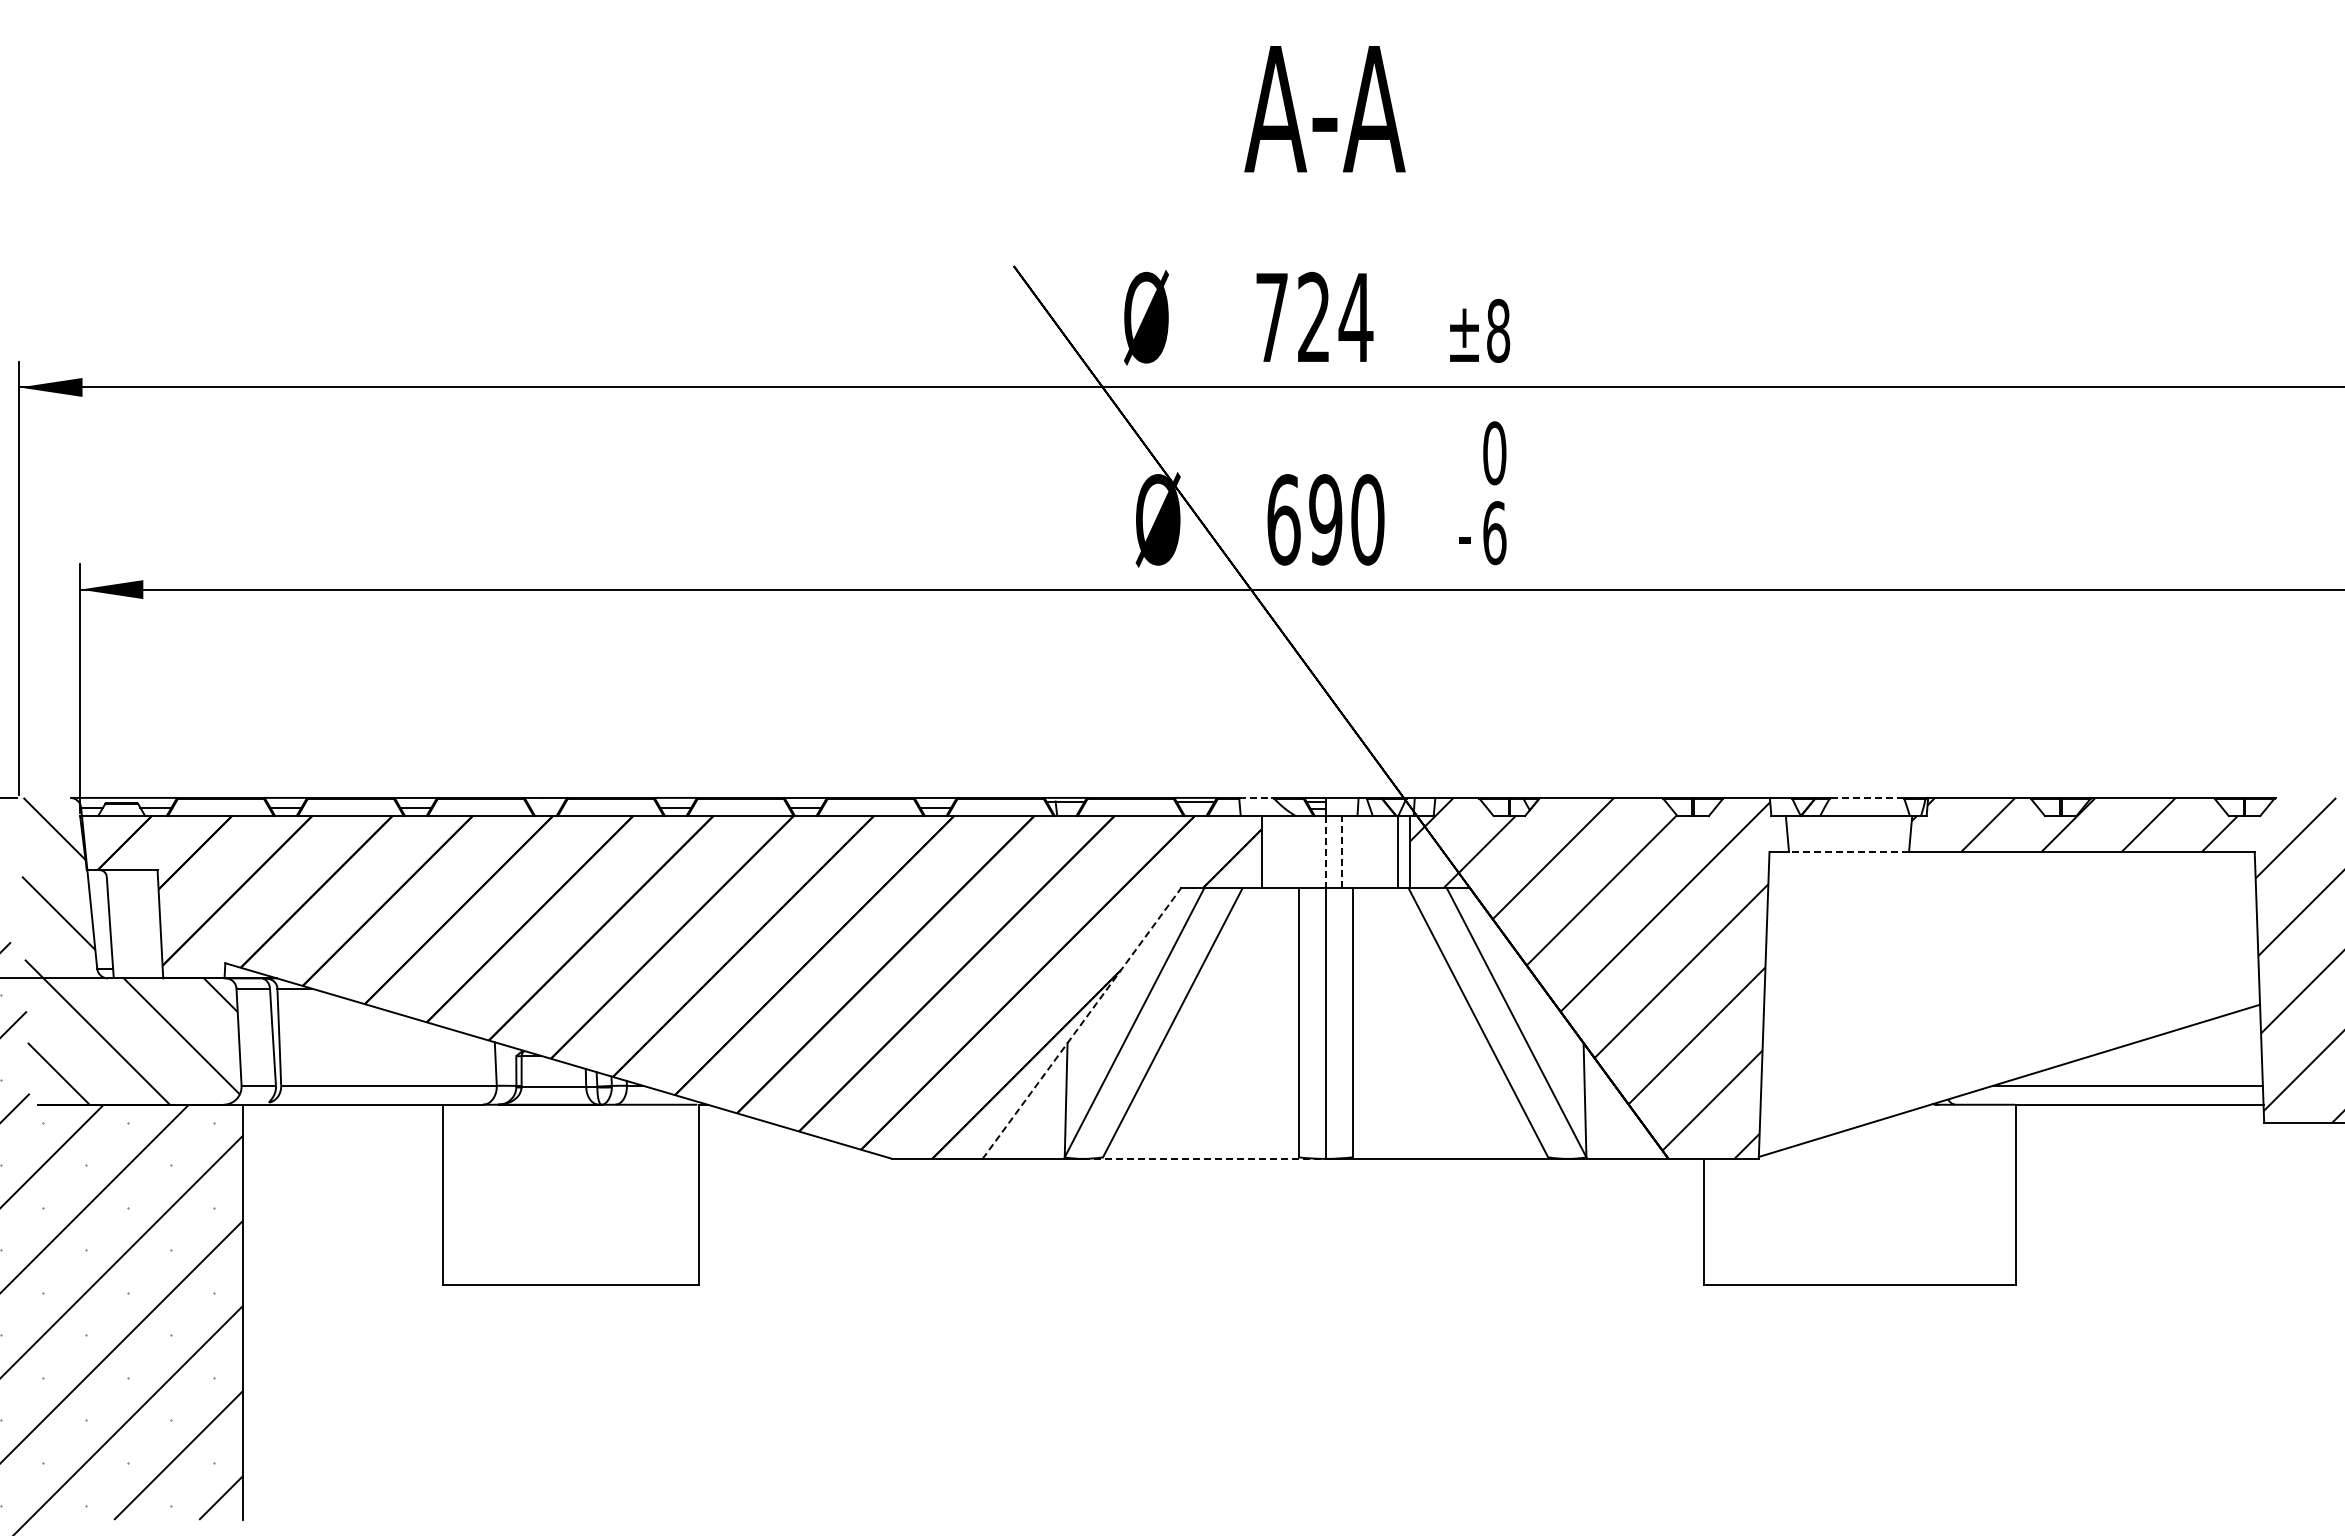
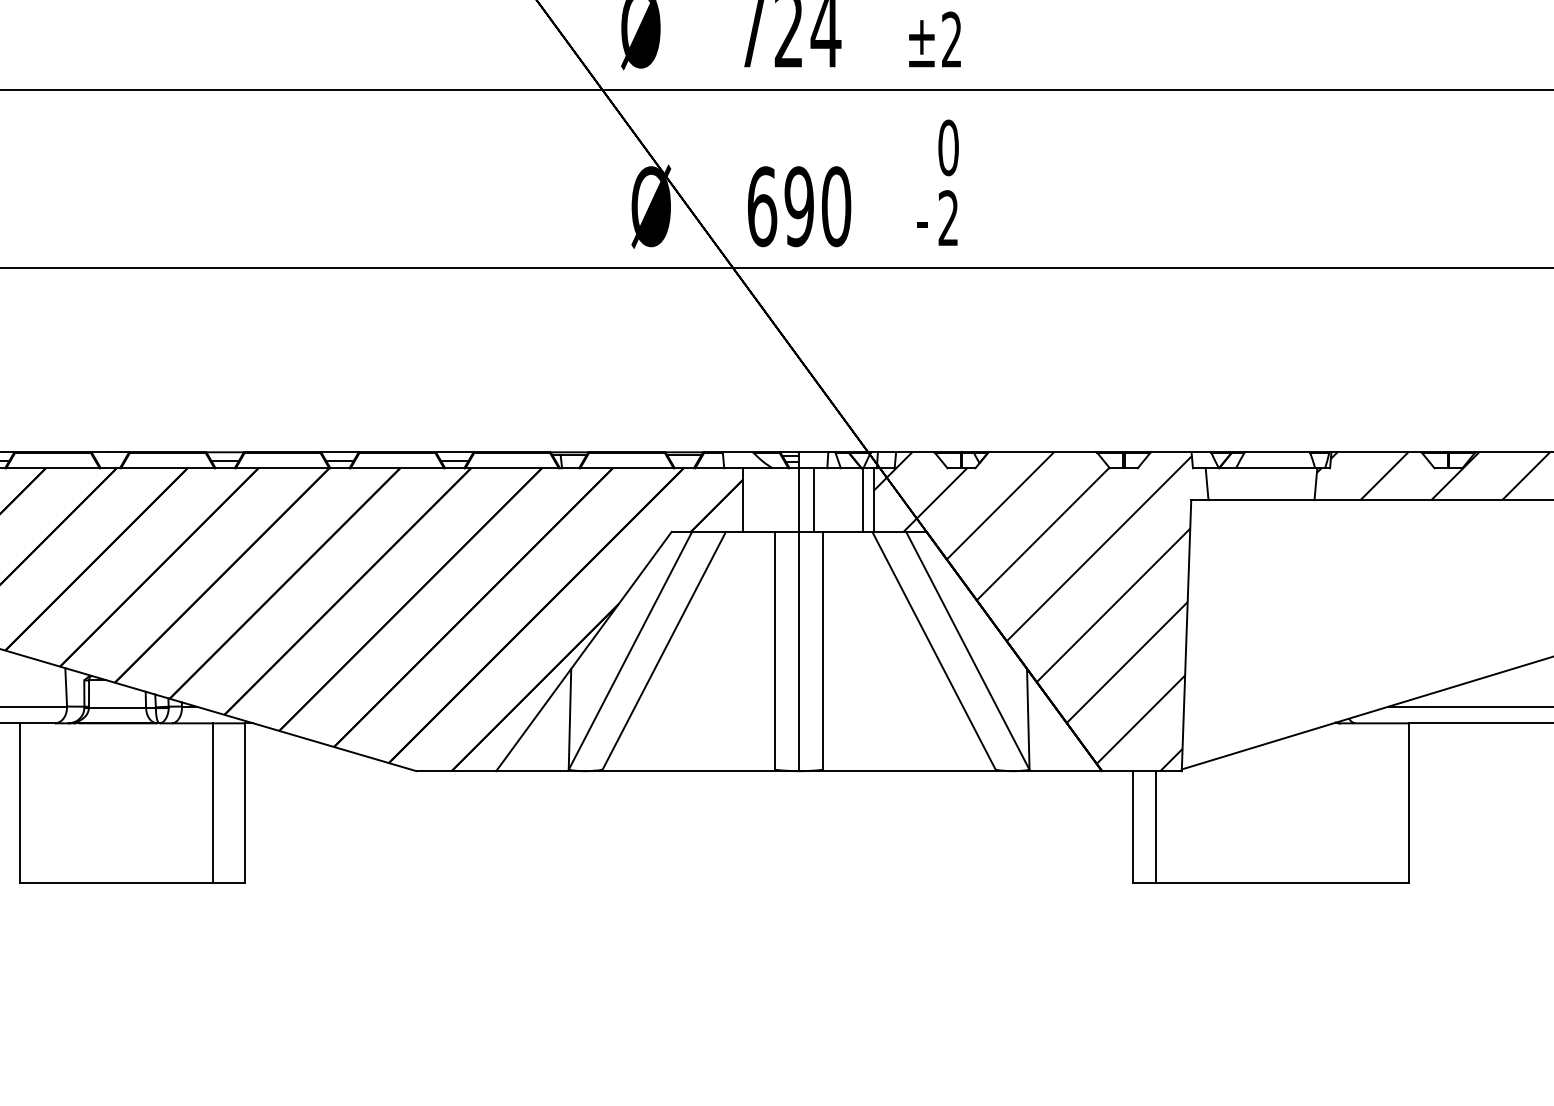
text: (1498, 330) -> (951, 39), ±8 -> ±2
text: (1494, 533) -> (948, 218), 6 -> 2
line: (1255, 797) -> (737, 451), dashed -> solid
line: (1867, 797) -> (1277, 451), dashed -> solid
line: (1342, 851) -> (814, 499), dashed -> solid
line: (1325, 852) -> (799, 500), dashed -> solid
line: (1848, 852) -> (1261, 500), dashed -> solid
line: (1081, 1023) -> (583, 651), dashed -> solid
line: (1204, 1158) -> (692, 770), dashed -> solid
line: (662, 1194) -> (213, 802), added
line: (1729, 1221) -> (1155, 826), added

